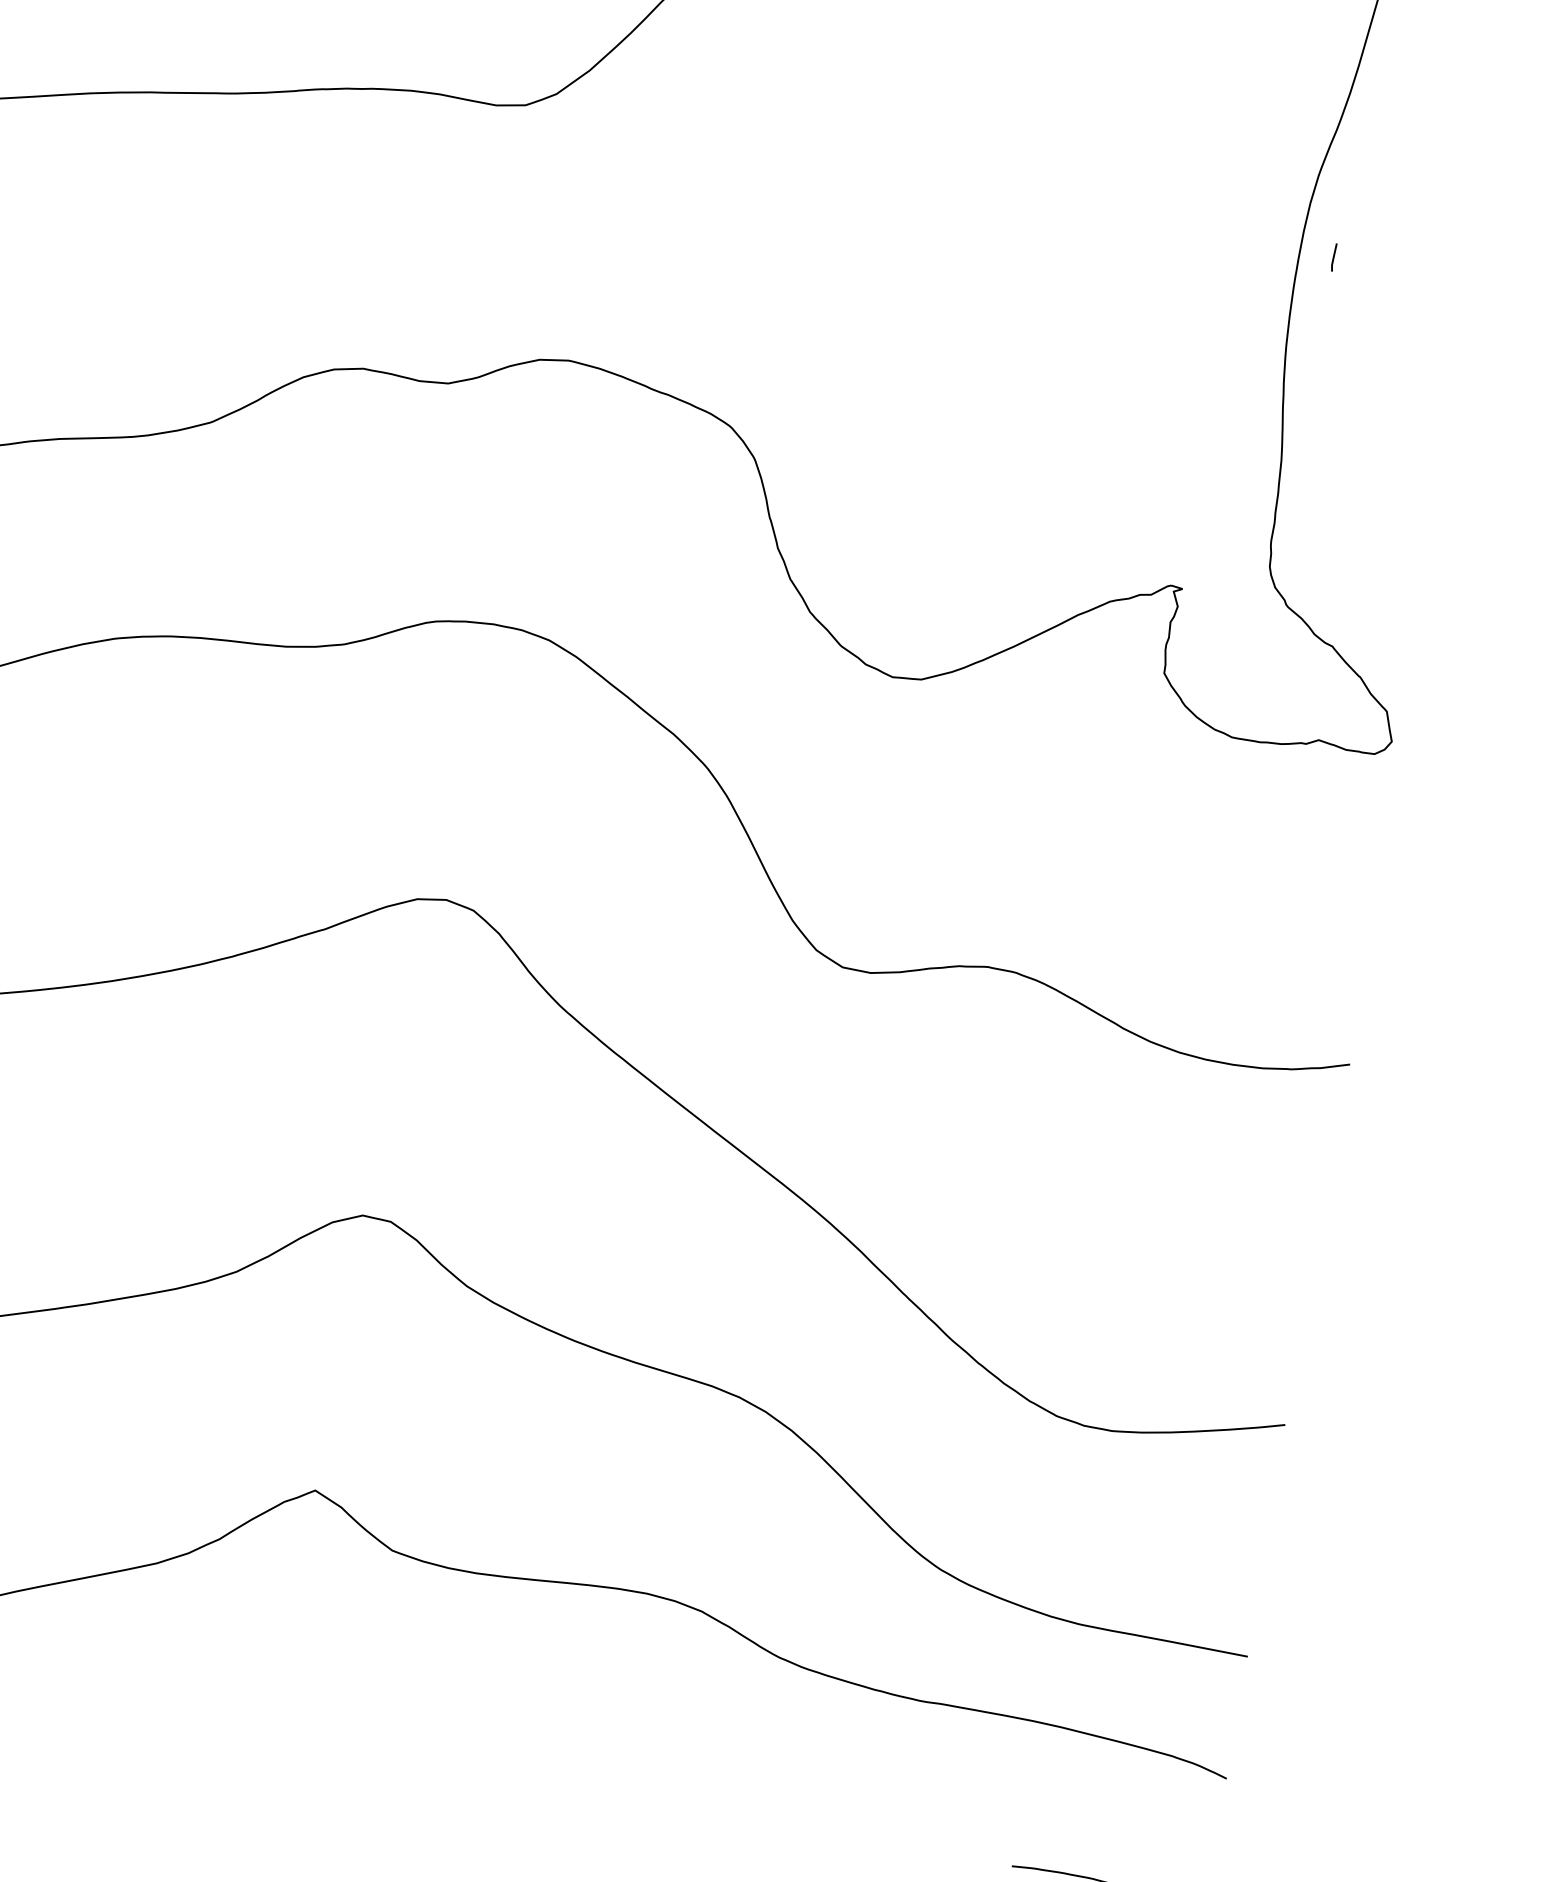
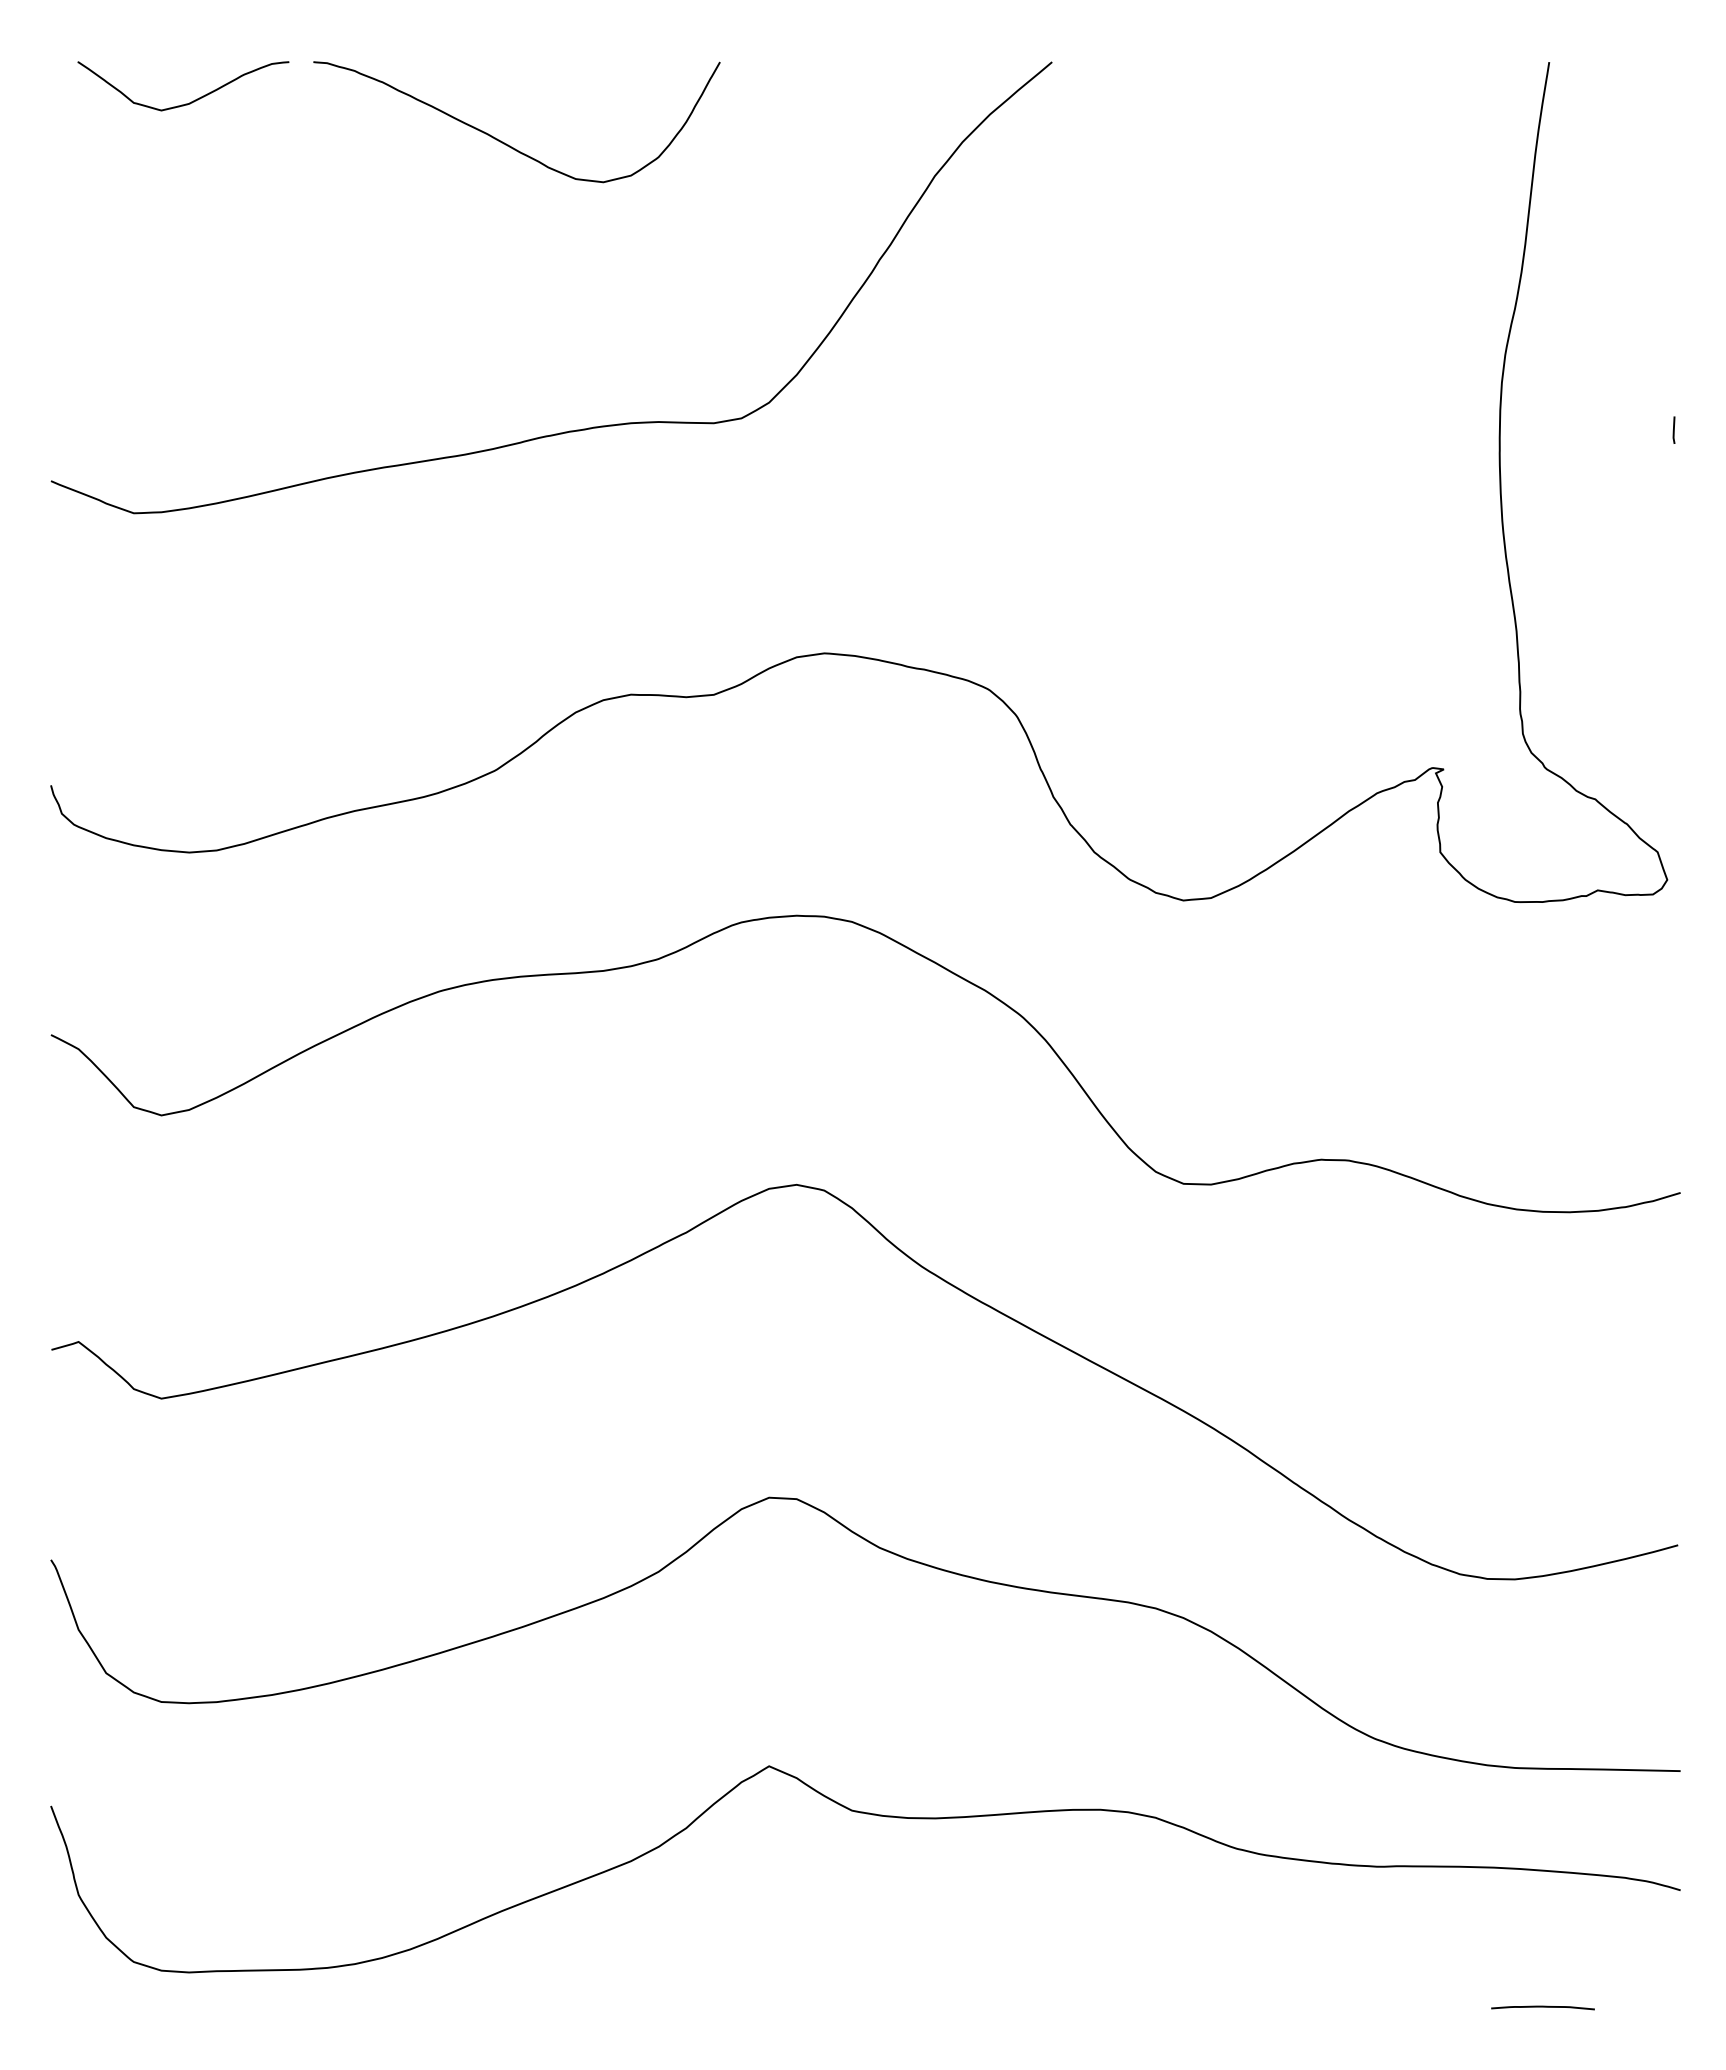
line: (1333, 256) -> (1673, 429), moved

